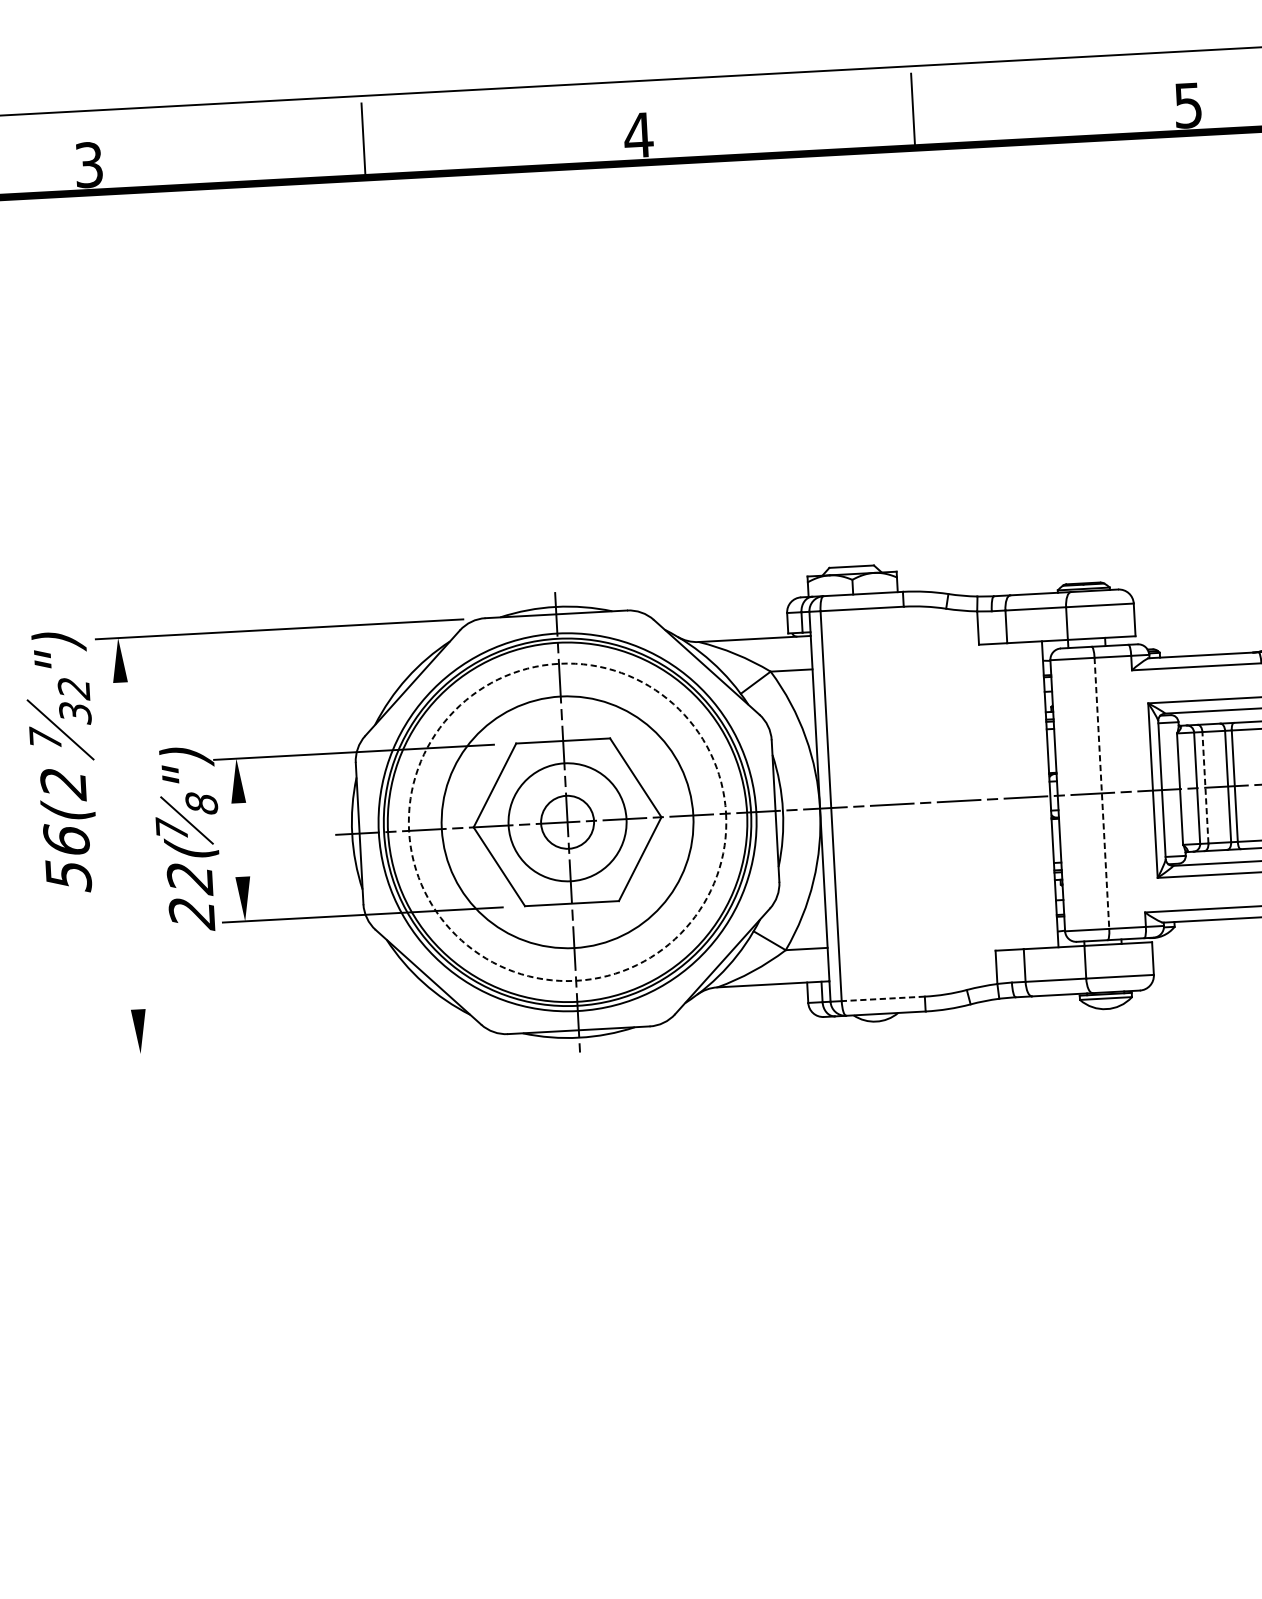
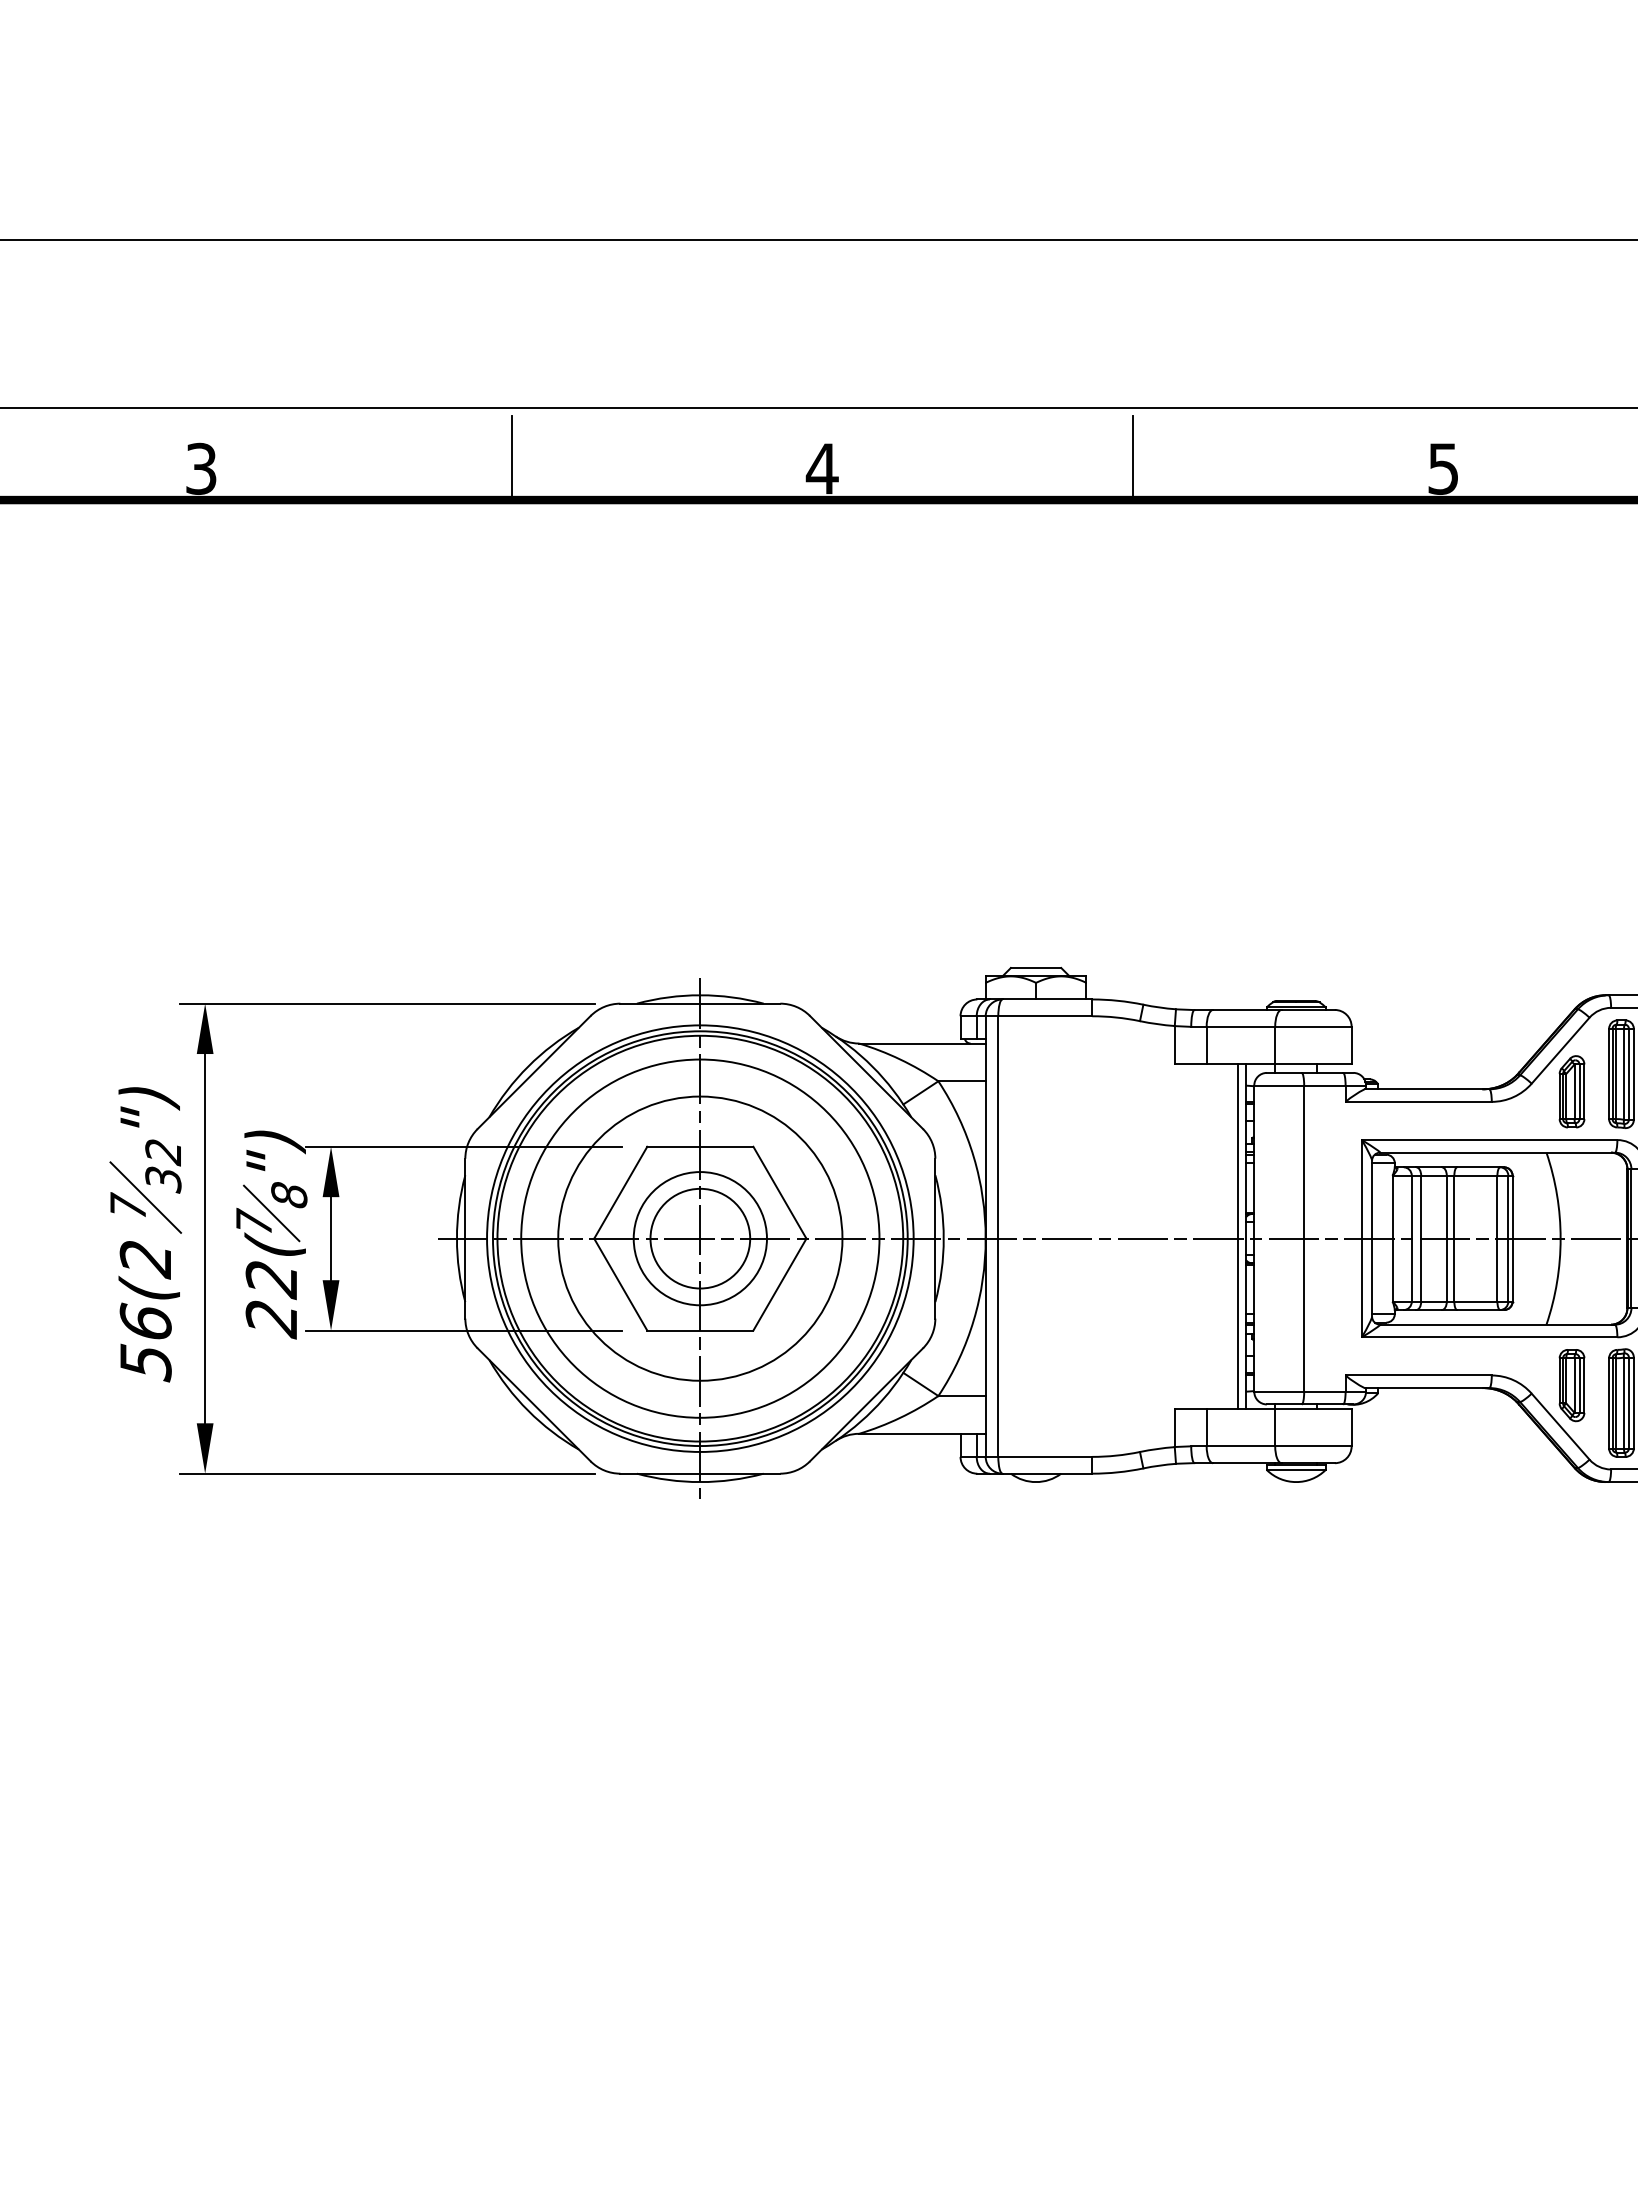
part: (58, 771) -> (140, 1244), moved
line: (1205, 787) -> (1421, 1238), dashed -> solid
line: (1042, 794) -> (1237, 1236), added
line: (1102, 794) -> (1304, 1239), dashed -> solid
circle: (567, 822) -> (700, 1238), dashed -> solid
circle: (567, 822) -> (700, 1238), size x1.67
line: (241, 839) -> (331, 1238), added
line: (129, 845) -> (205, 1238), added
line: (883, 998) -> (1045, 1456), dashed -> solid
line: (301, 1045) -> (387, 1473), added

